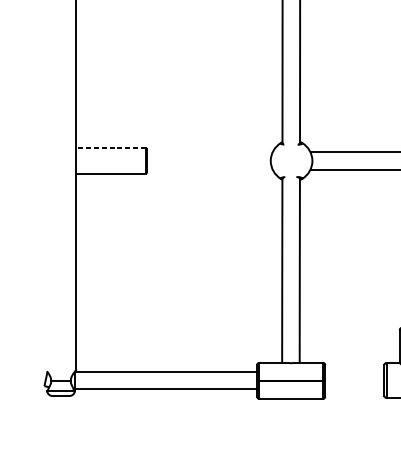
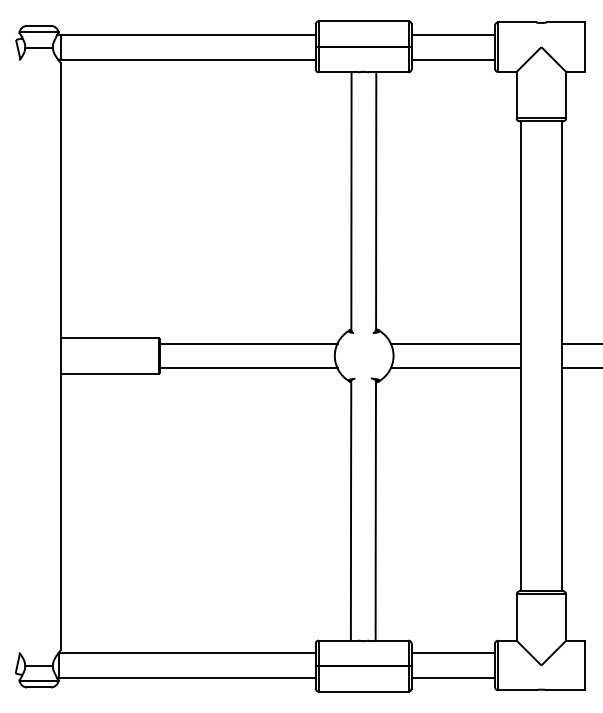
line: (110, 148) -> (109, 338), dashed -> solid
line: (209, 152) -> (248, 343), added
line: (209, 169) -> (248, 368), added
line: (354, 371) -> (453, 653), added
line: (354, 389) -> (453, 678), added

